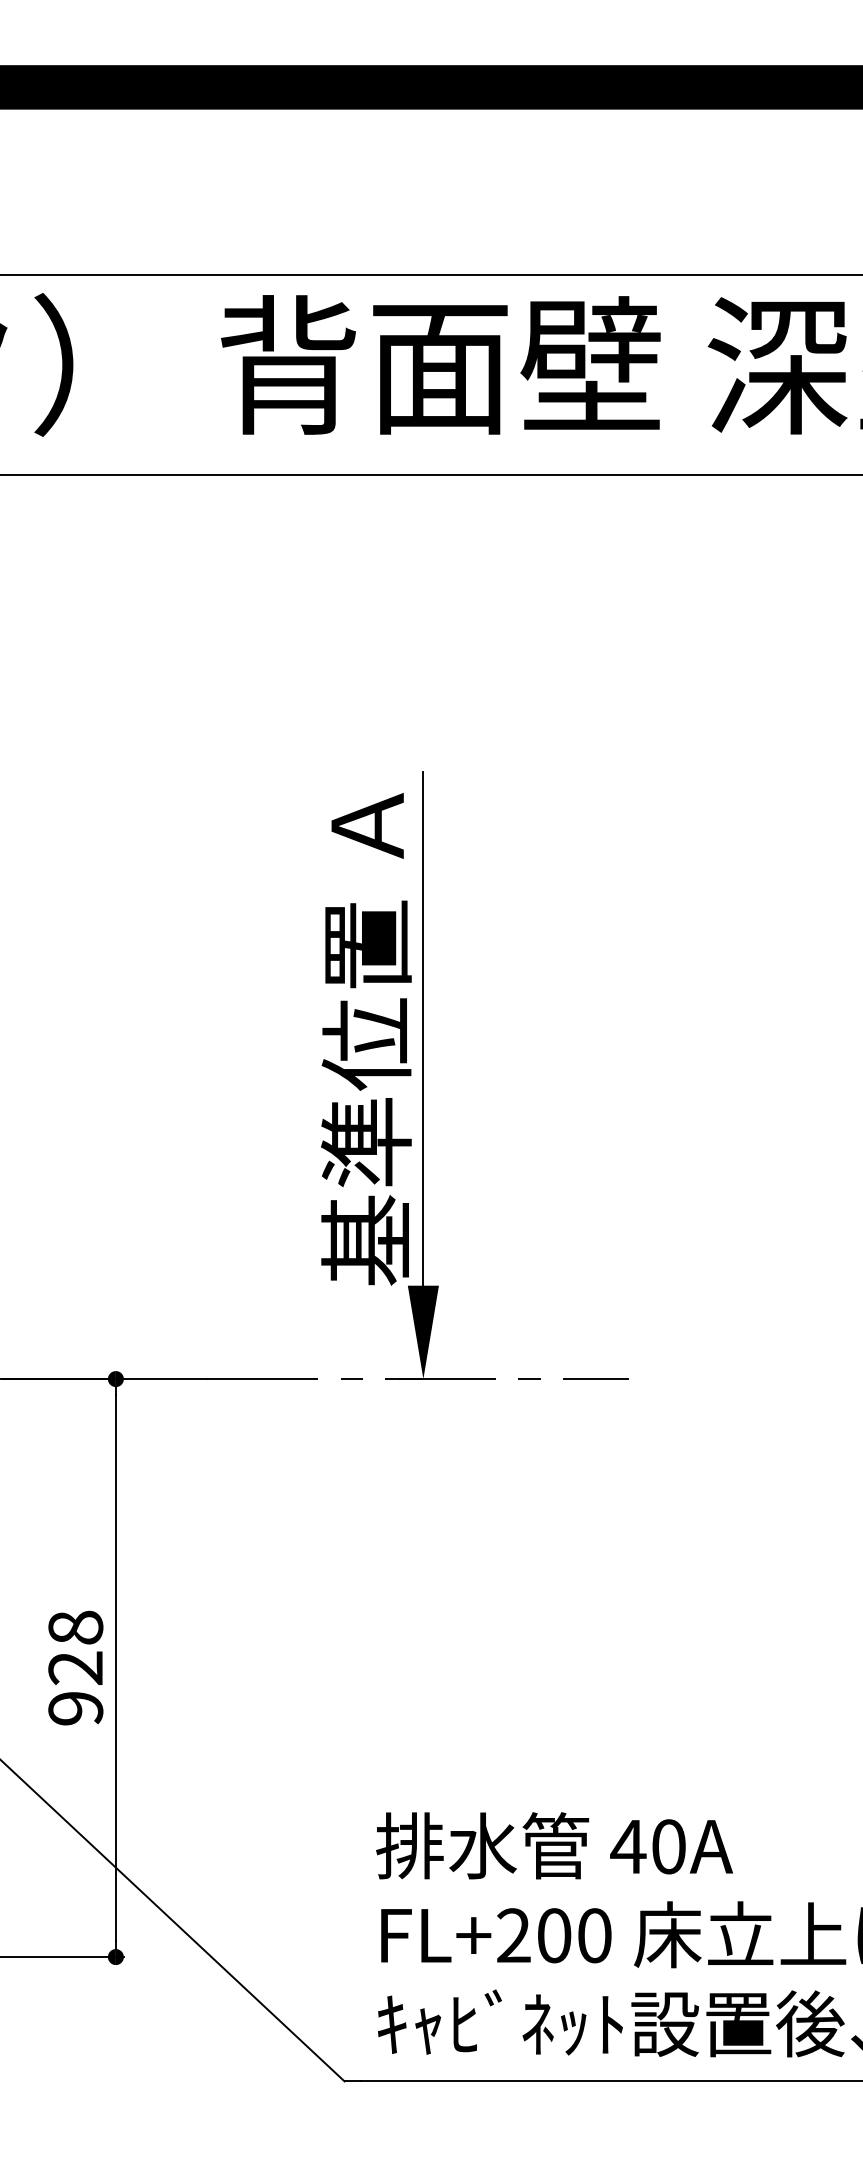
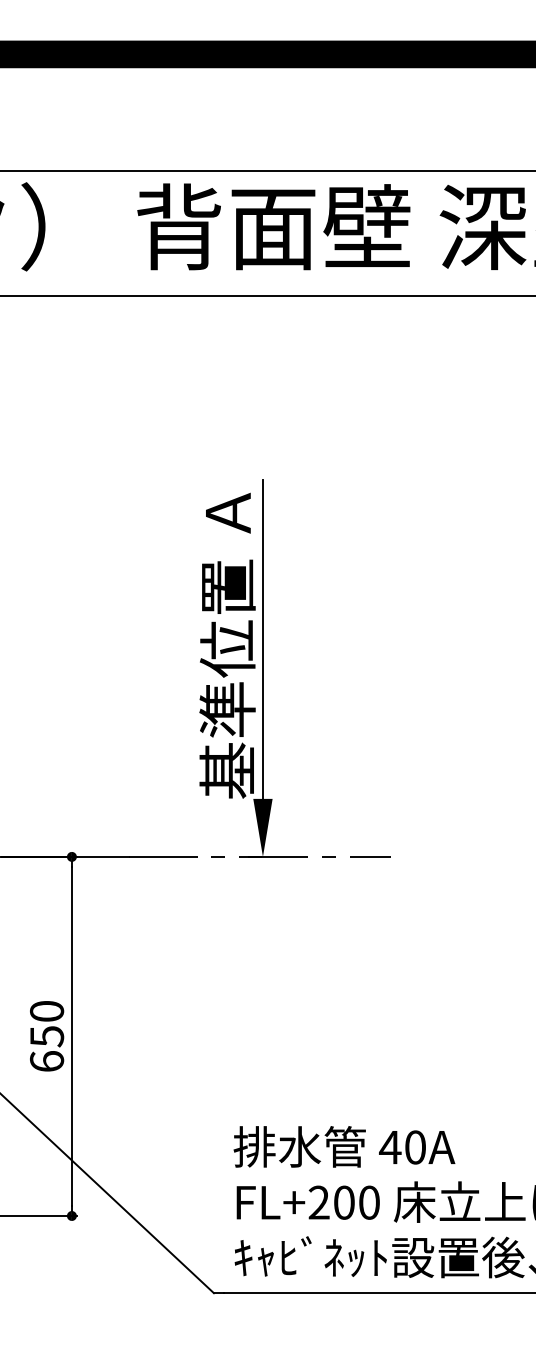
text: (76, 1668) -> (47, 1036), 928 -> 650

